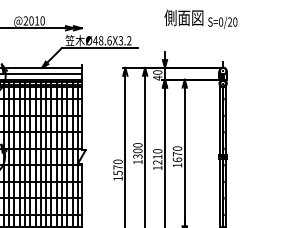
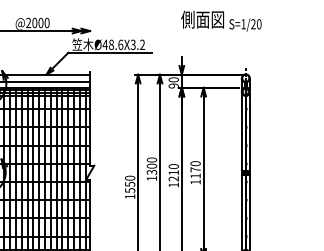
text: (36, 20) -> (40, 22), @2010 -> @2000
text: (221, 21) -> (244, 23), S=0/20 -> S=1/20
text: (157, 77) -> (173, 85), 40 -> 90
text: (177, 159) -> (195, 175), 1670 -> 1170
text: (117, 167) -> (129, 184), 1570 -> 1550

